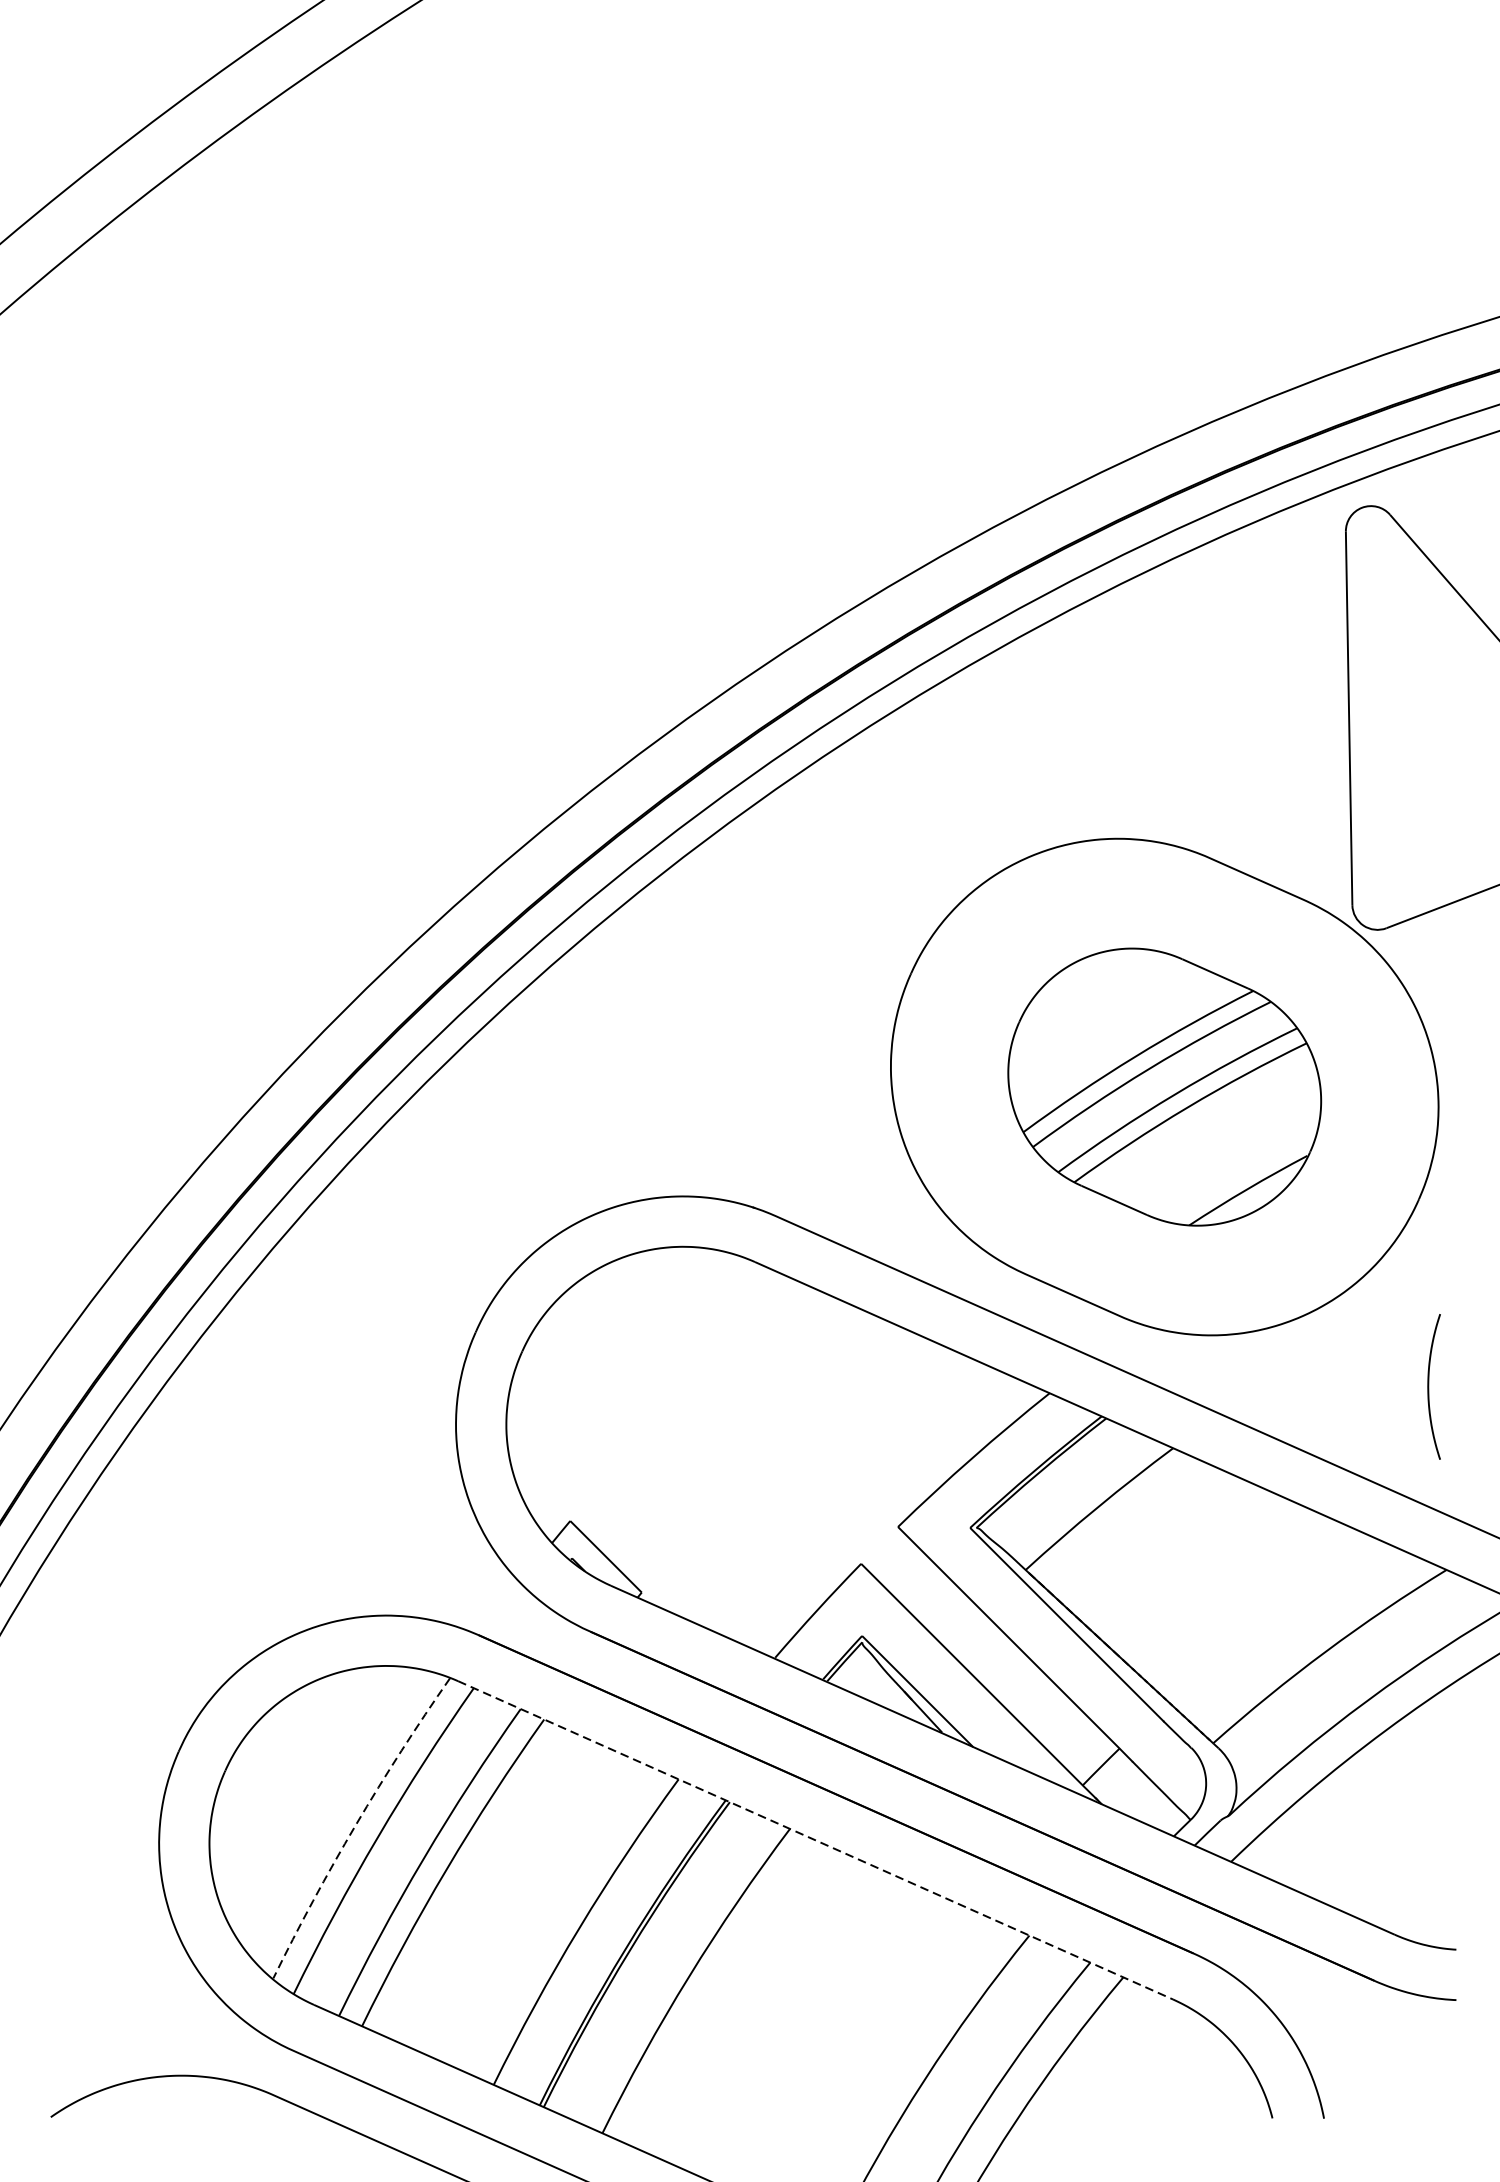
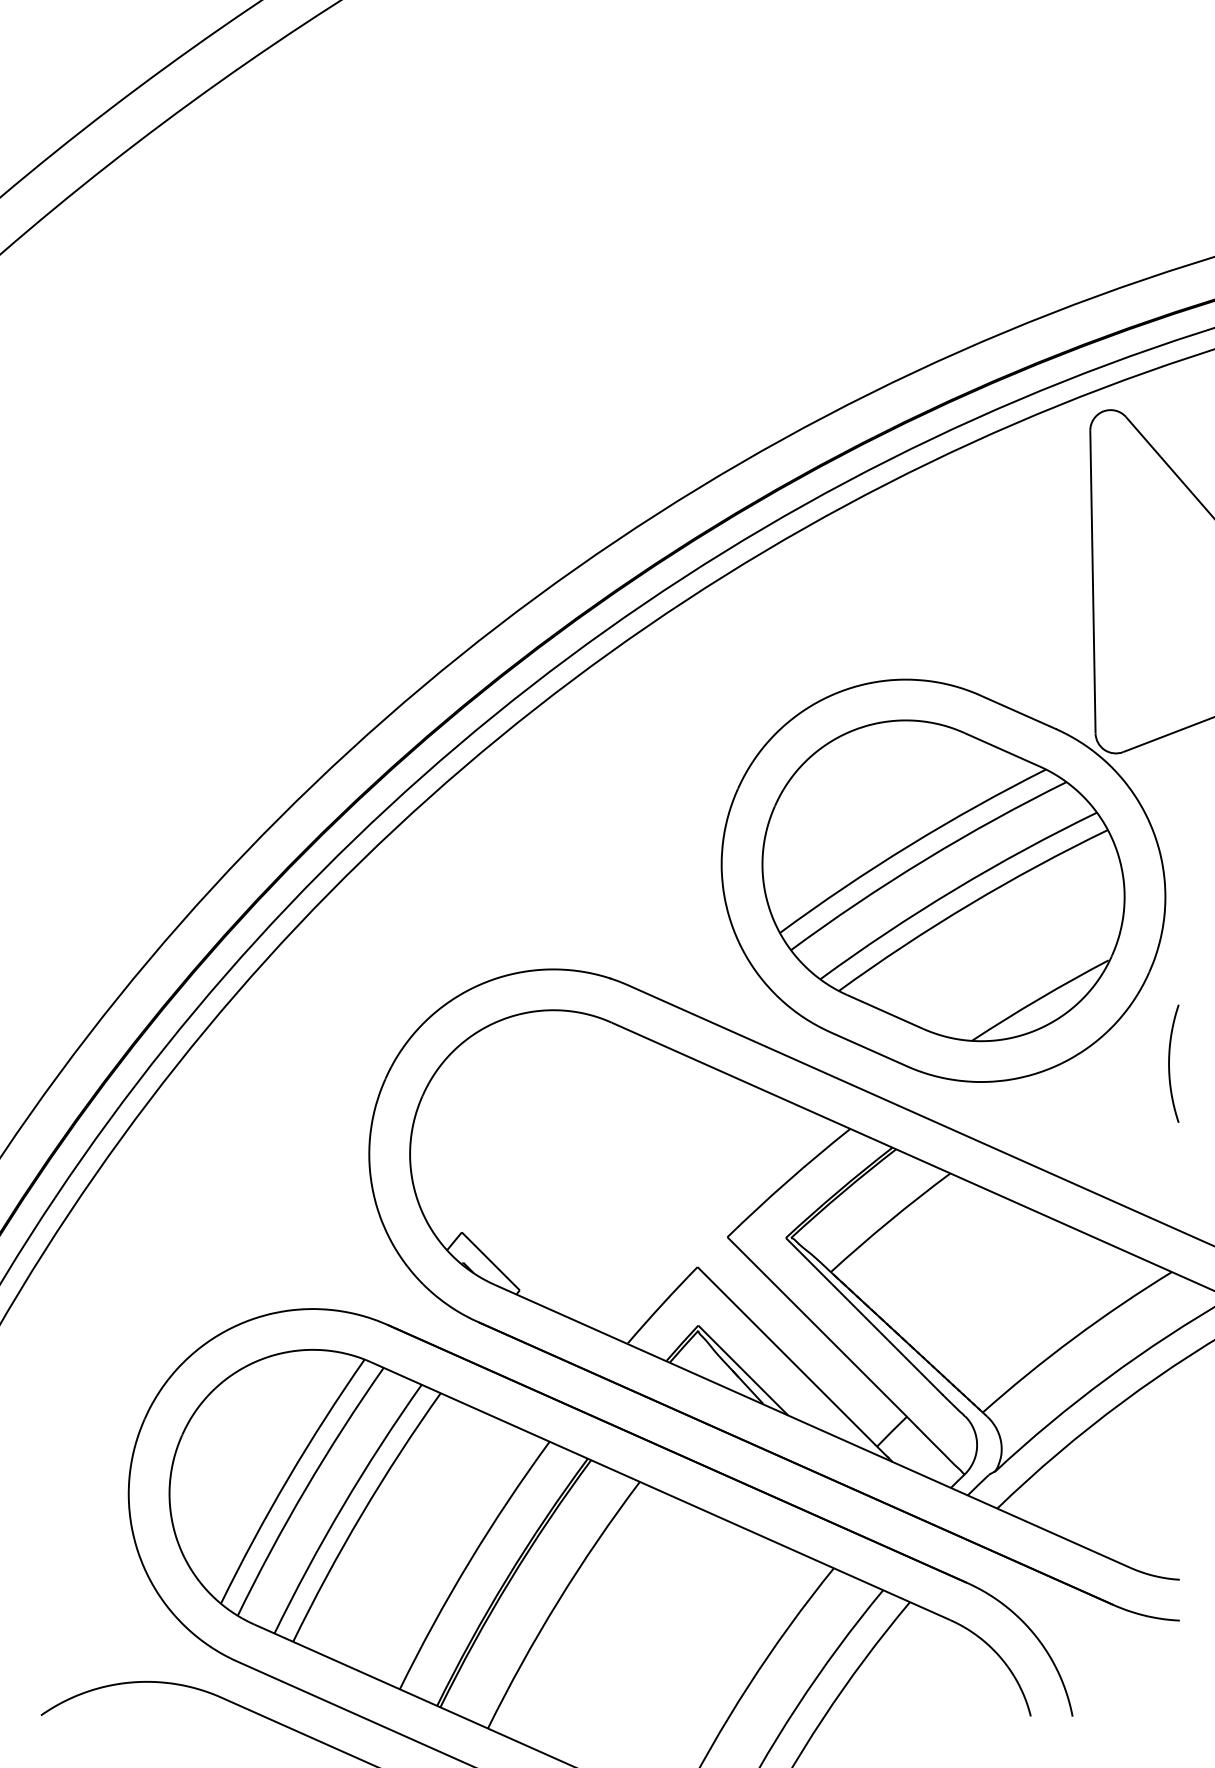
part: (1164, 1086) -> (943, 880), size x1.43
curve: (1428, 1386) -> (1169, 1063), moved
arc: (356, 1824) -> (288, 1478), dashed -> solid
line: (816, 1840) -> (661, 1491), dashed -> solid

